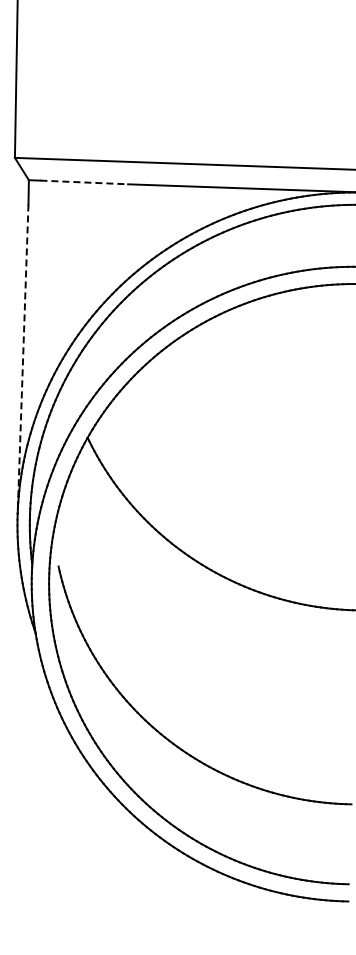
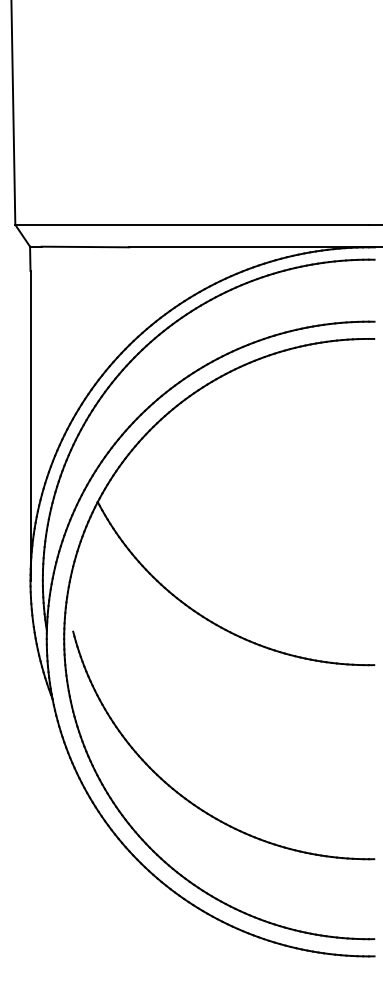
line: (84, 182) -> (85, 247), dashed -> solid
line: (23, 358) -> (30, 425), dashed -> solid

